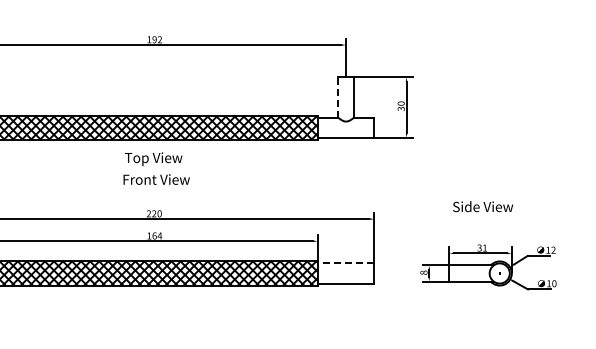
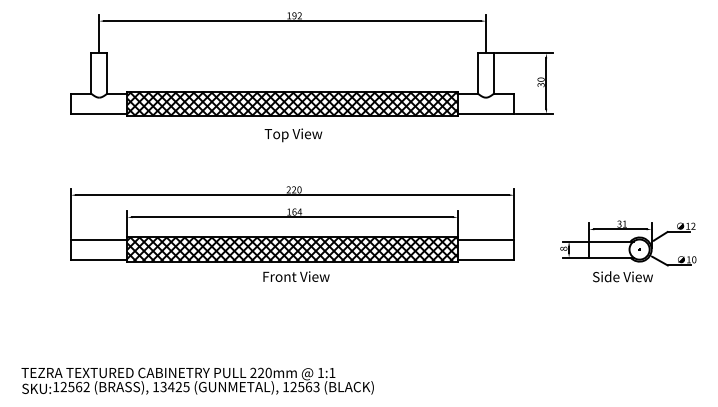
line: (337, 97) -> (477, 73), dashed -> solid
text: (156, 179) -> (296, 276), moved
text: (482, 206) -> (622, 276), moved
line: (345, 263) -> (485, 239), dashed -> solid

